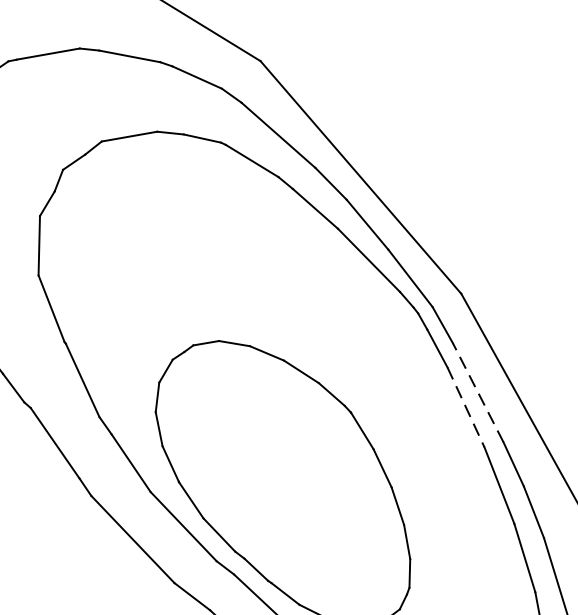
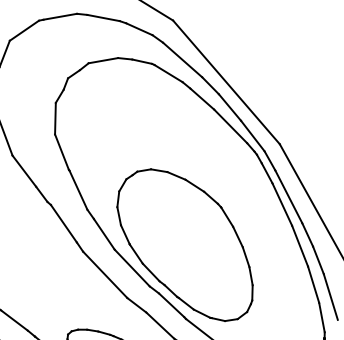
line: (477, 392) -> (288, 196), dashed -> solid
line: (466, 409) -> (282, 205), dashed -> solid

